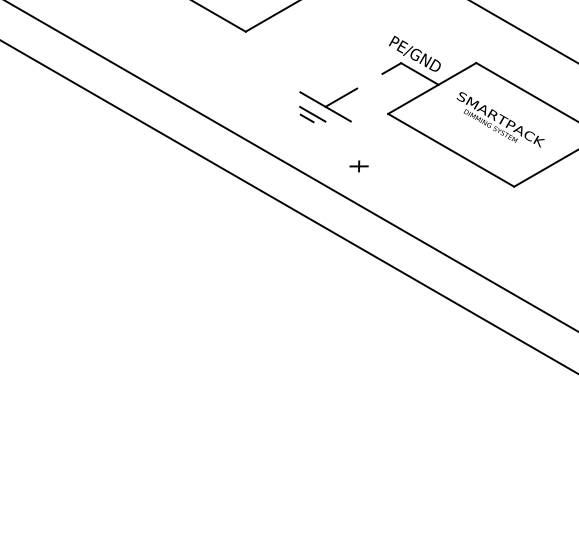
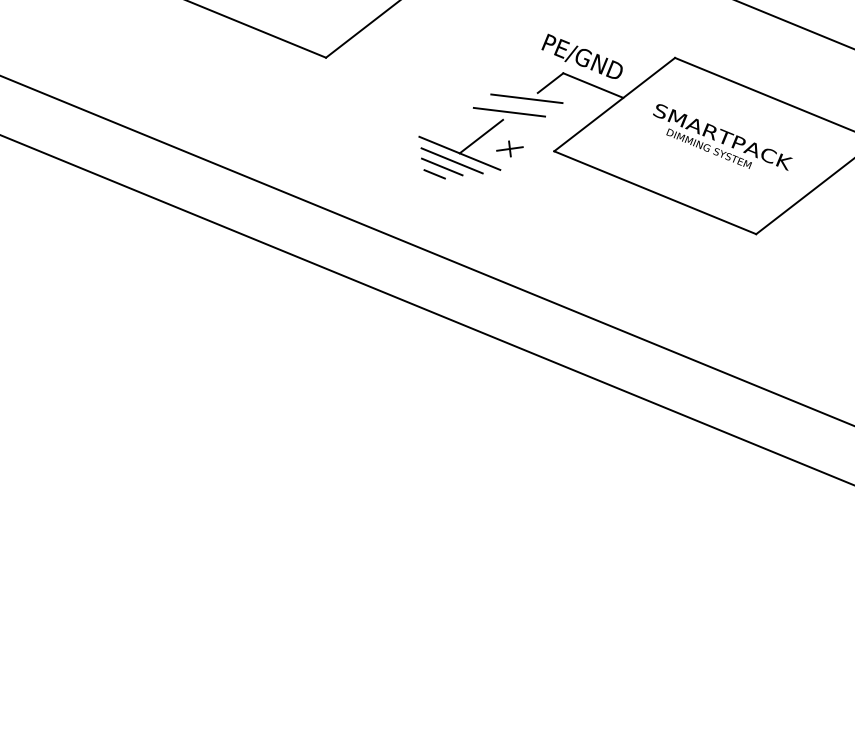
line: (374, 76) -> (526, 98), added
line: (361, 84) -> (508, 112), added
line: (319, 111) -> (451, 161), added
part: (358, 166) -> (509, 149), moved

